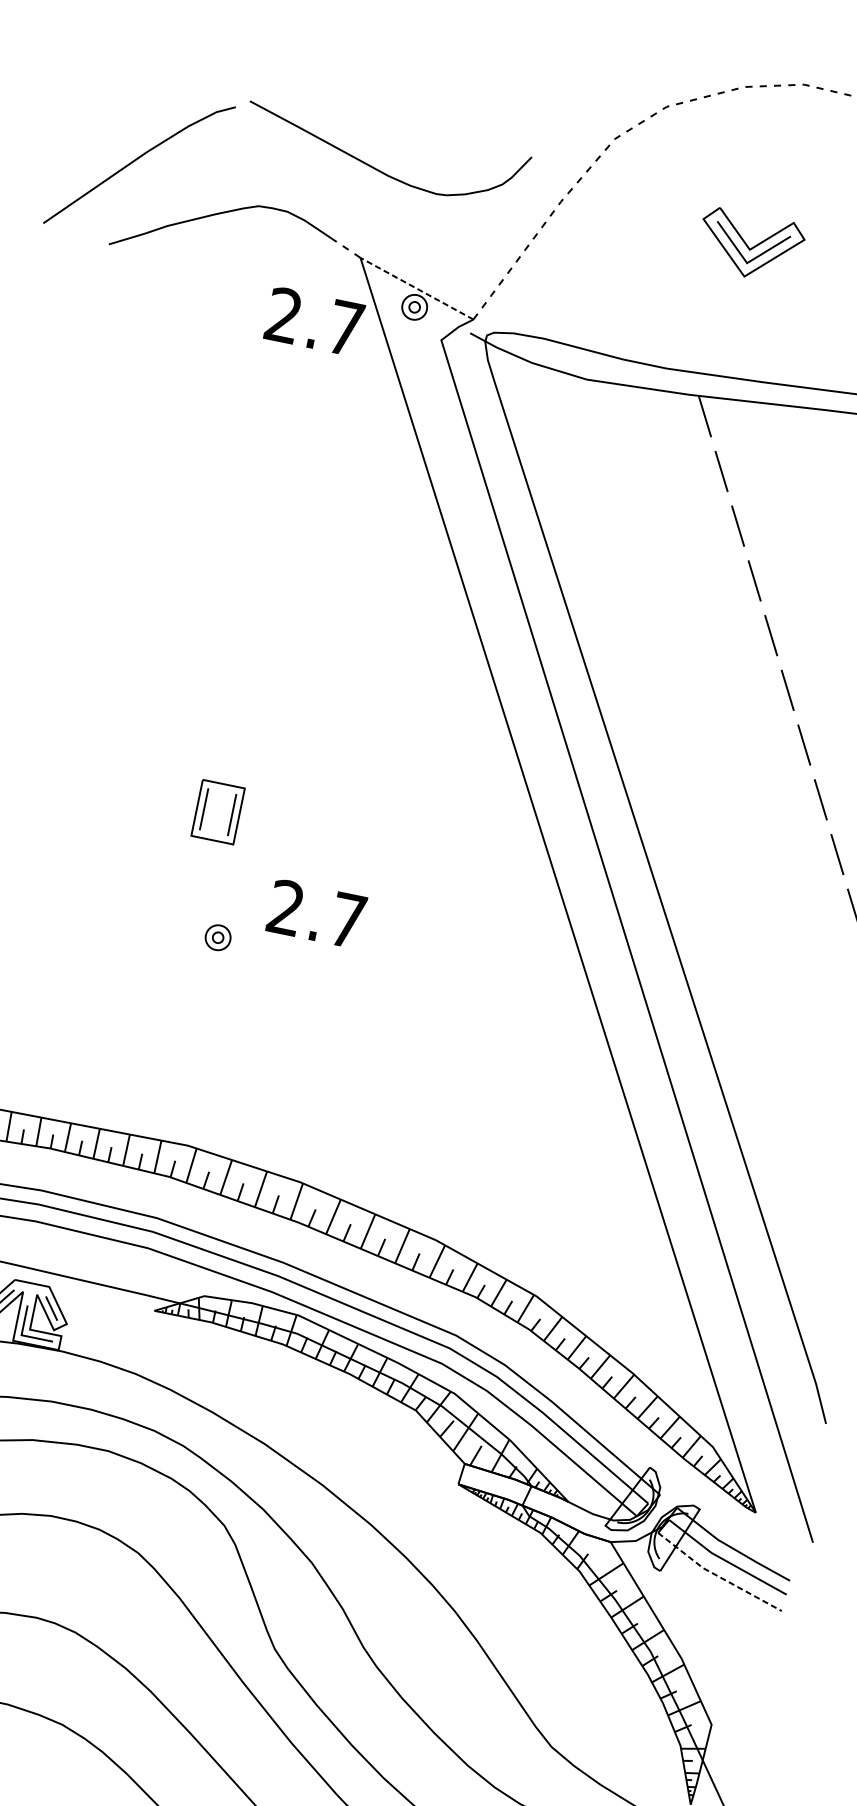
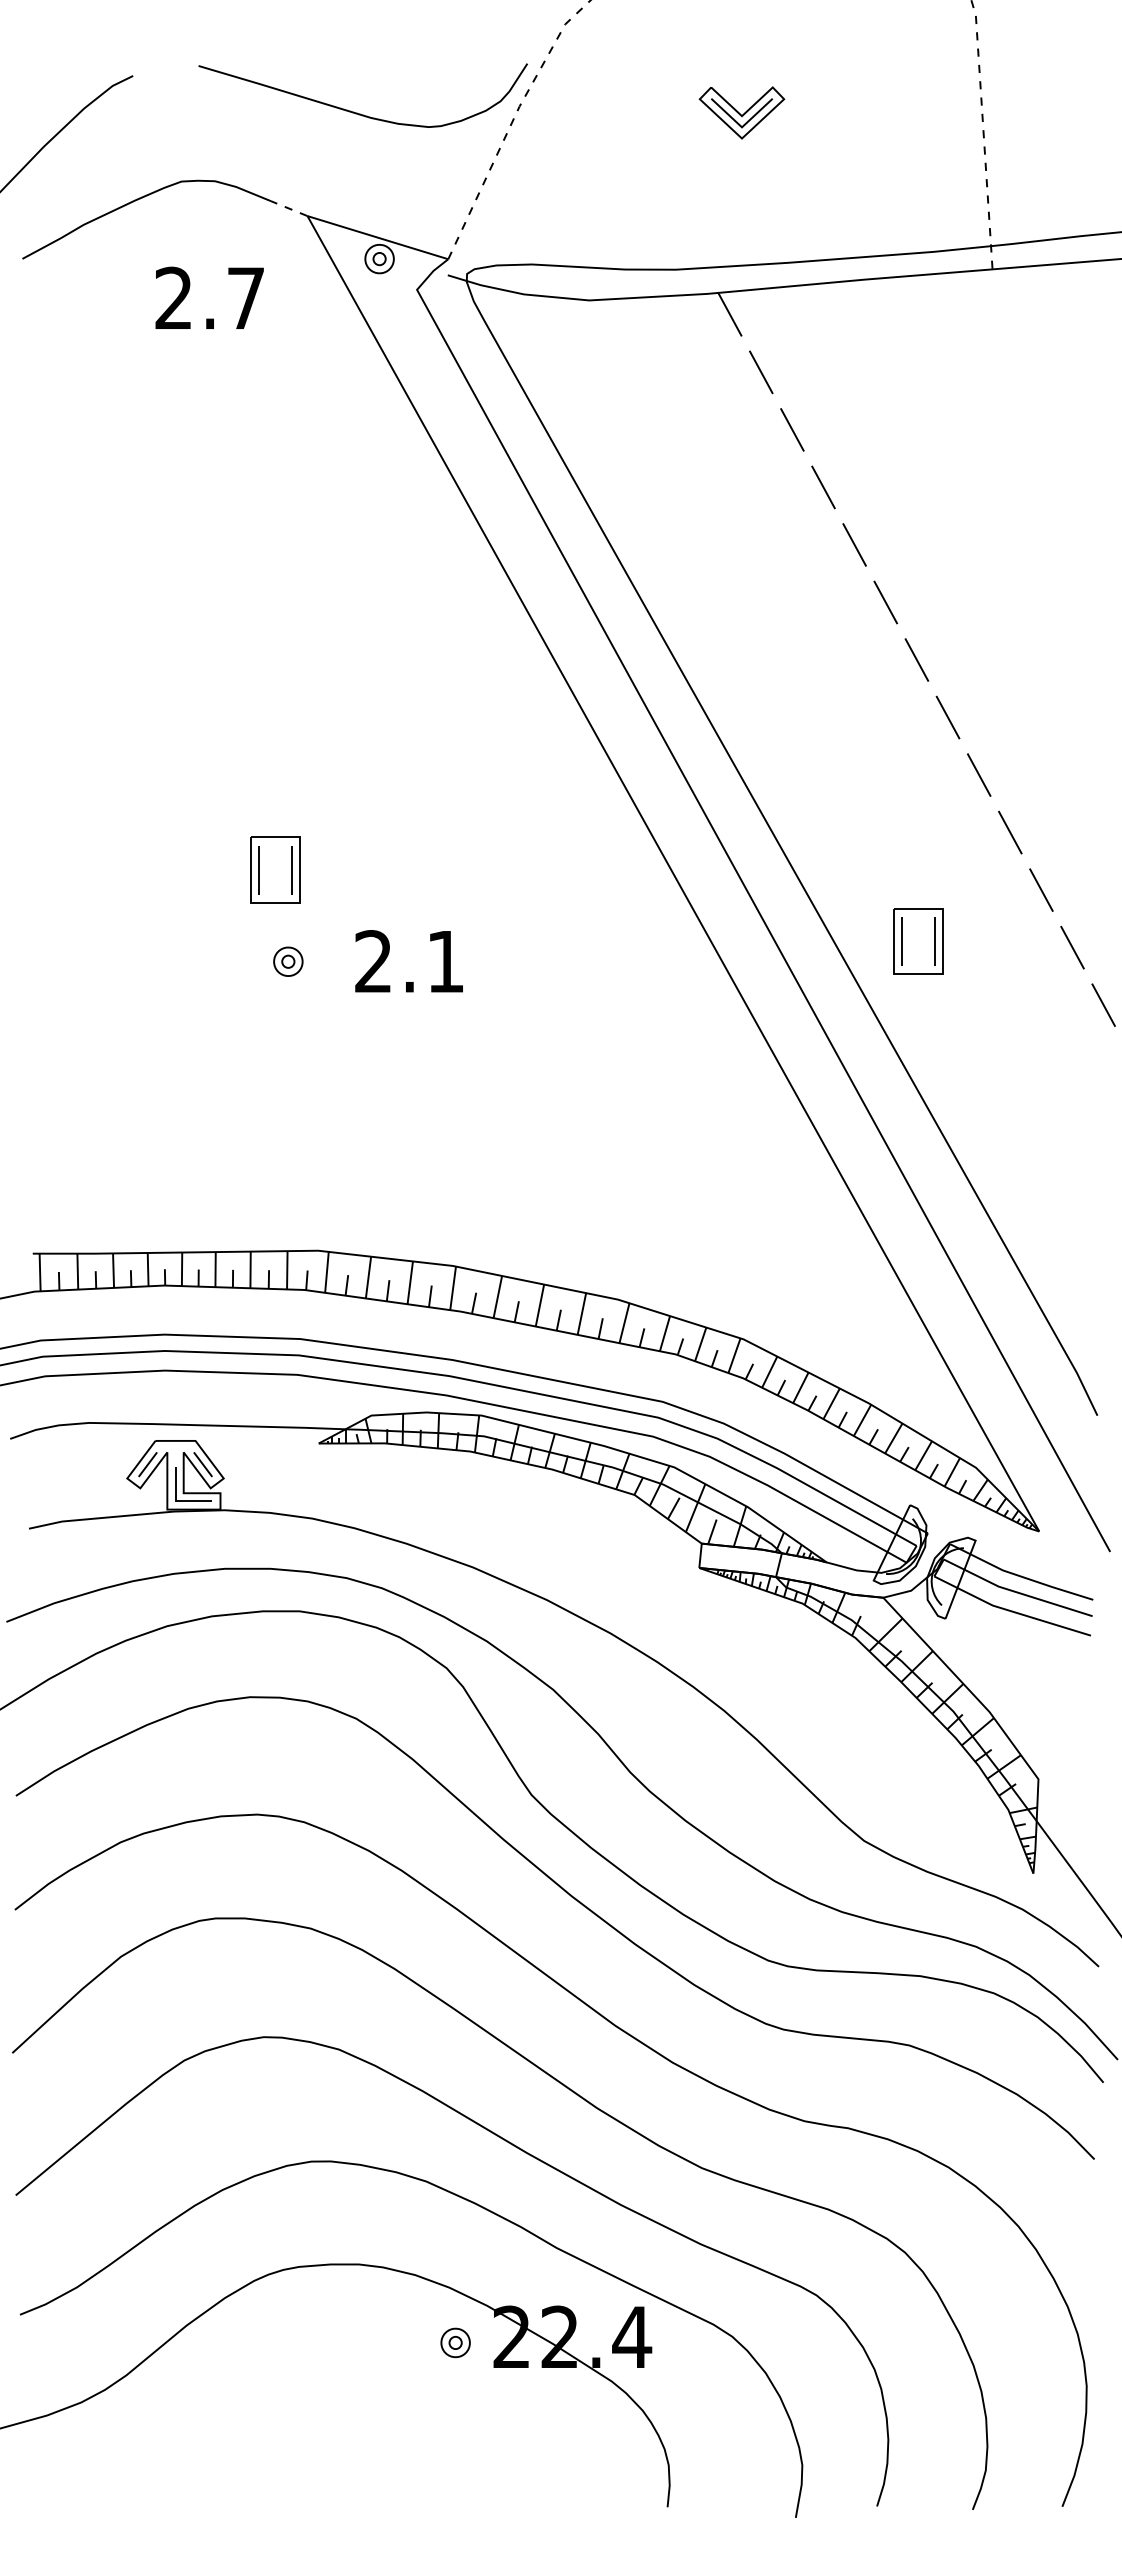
curve: (377, 168) -> (357, 112), moved
part: (750, 245) -> (741, 112), size x0.71
line: (416, 288) -> (377, 237), dashed -> solid
text: (314, 321) -> (209, 297), moved
text: (347, 920) -> (445, 961), 2.7 -> 2.1
part: (218, 937) -> (288, 961), moved
part: (756, 986) -> (918, 941), added
line: (717, 1575) -> (1010, 1610), dashed -> solid

